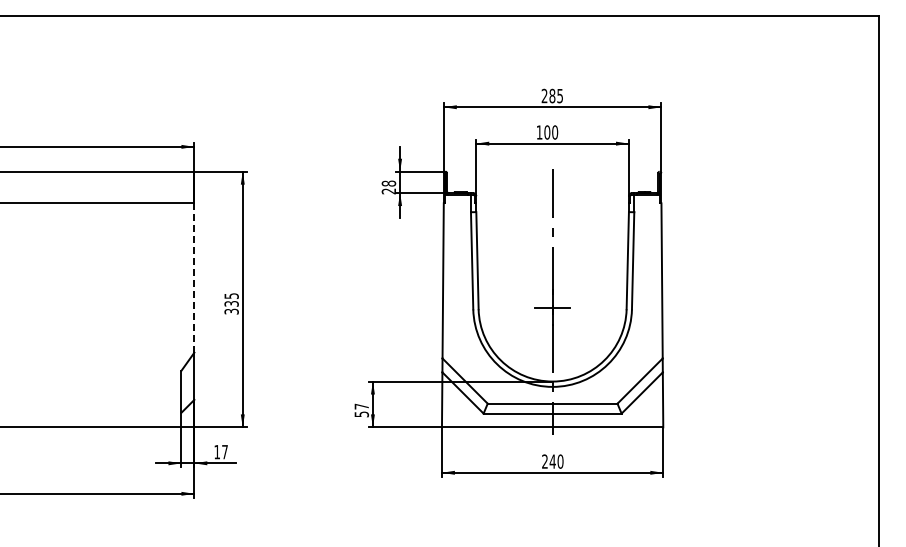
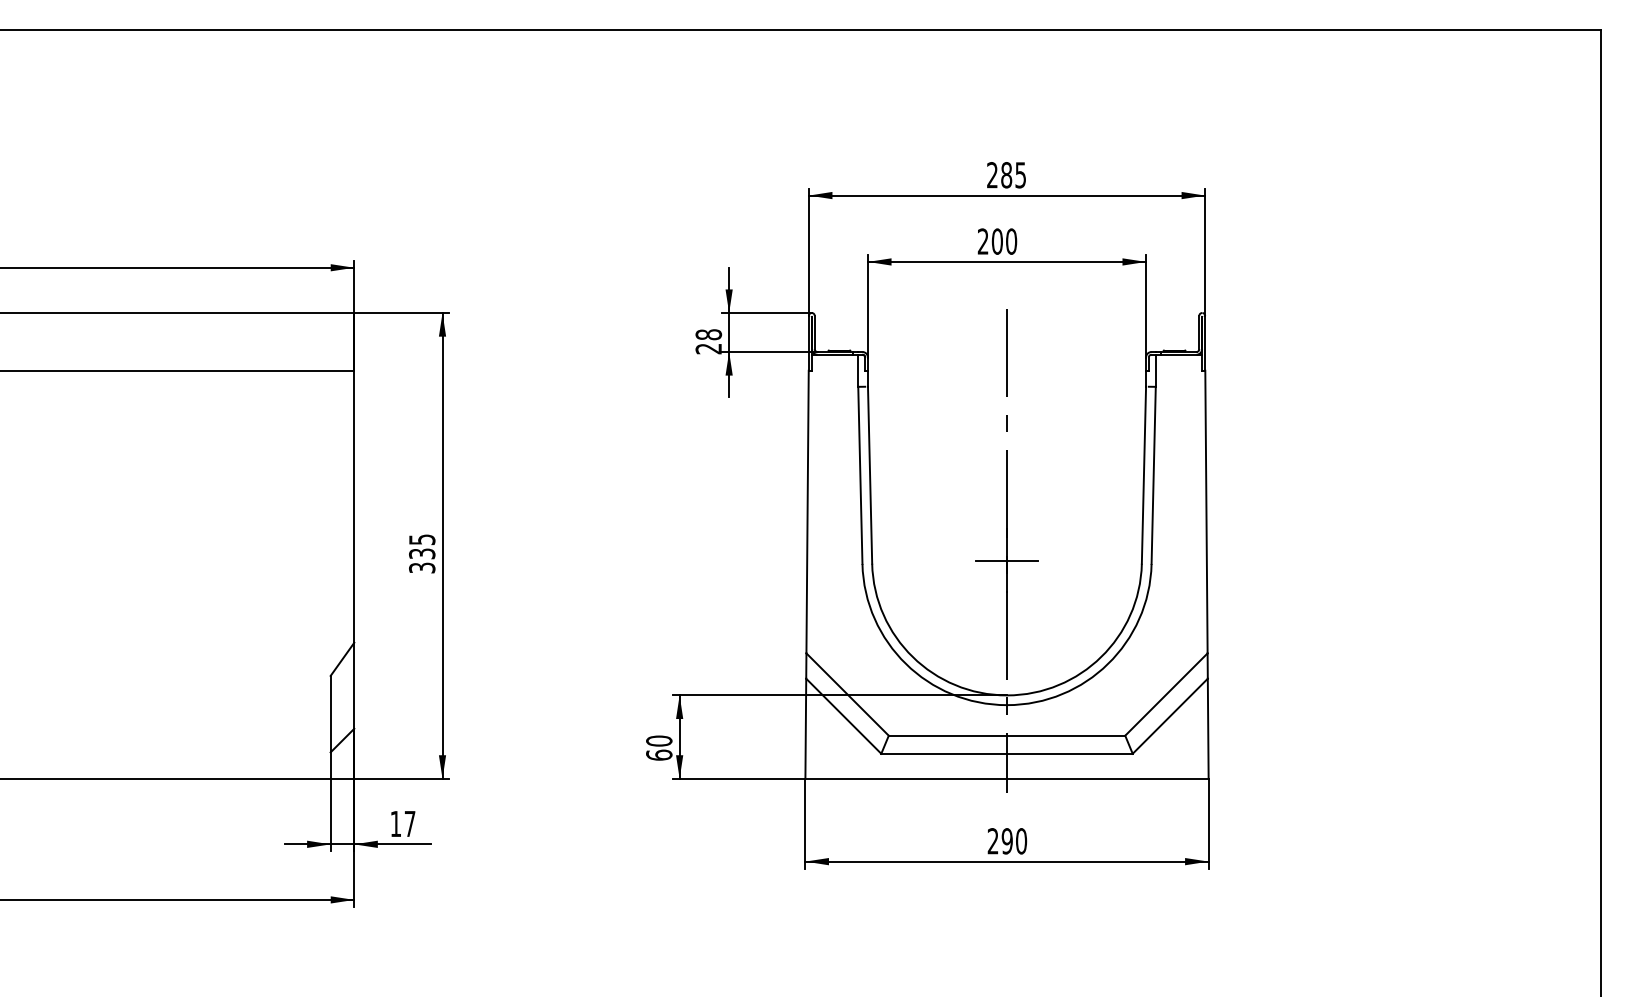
text: (539, 132) -> (983, 241), 100 -> 200
line: (194, 278) -> (354, 507), dashed -> solid
text: (361, 410) -> (658, 748), 57 -> 60
text: (552, 461) -> (1006, 841), 240 -> 290

